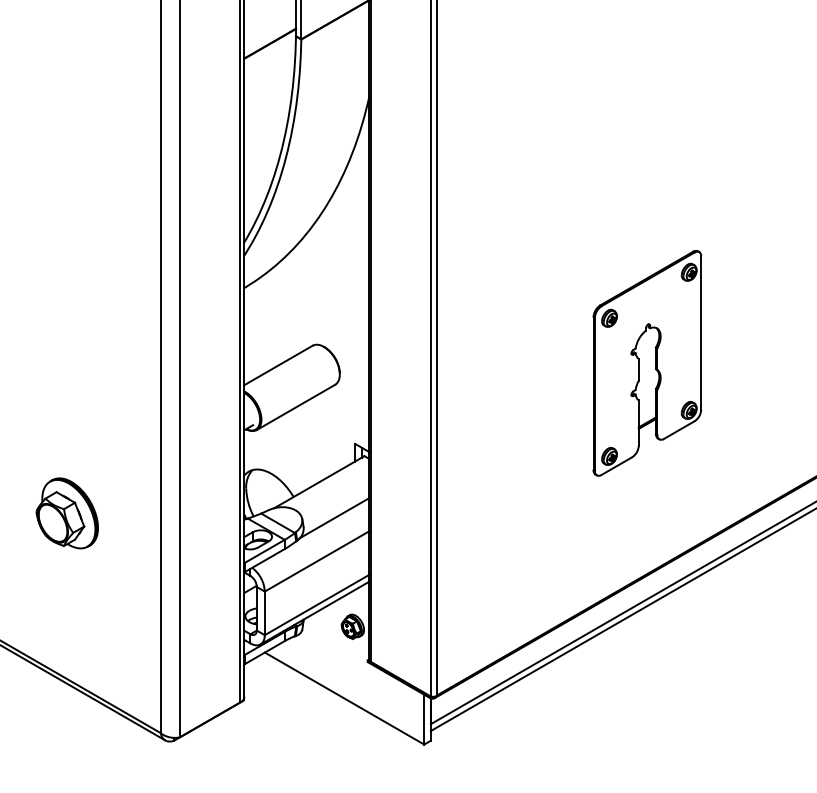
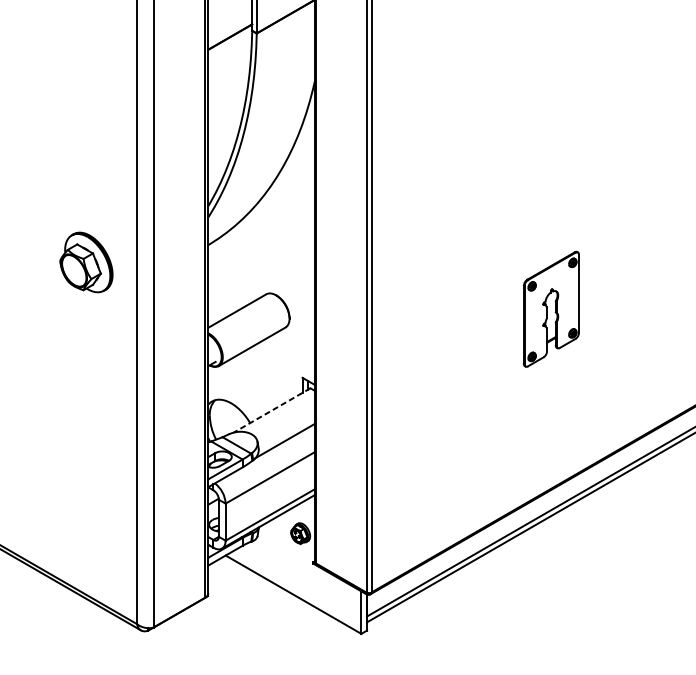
part: (647, 363) -> (551, 309), size x0.6
line: (318, 482) -> (271, 410), solid -> dashed
part: (66, 513) -> (85, 262), moved

